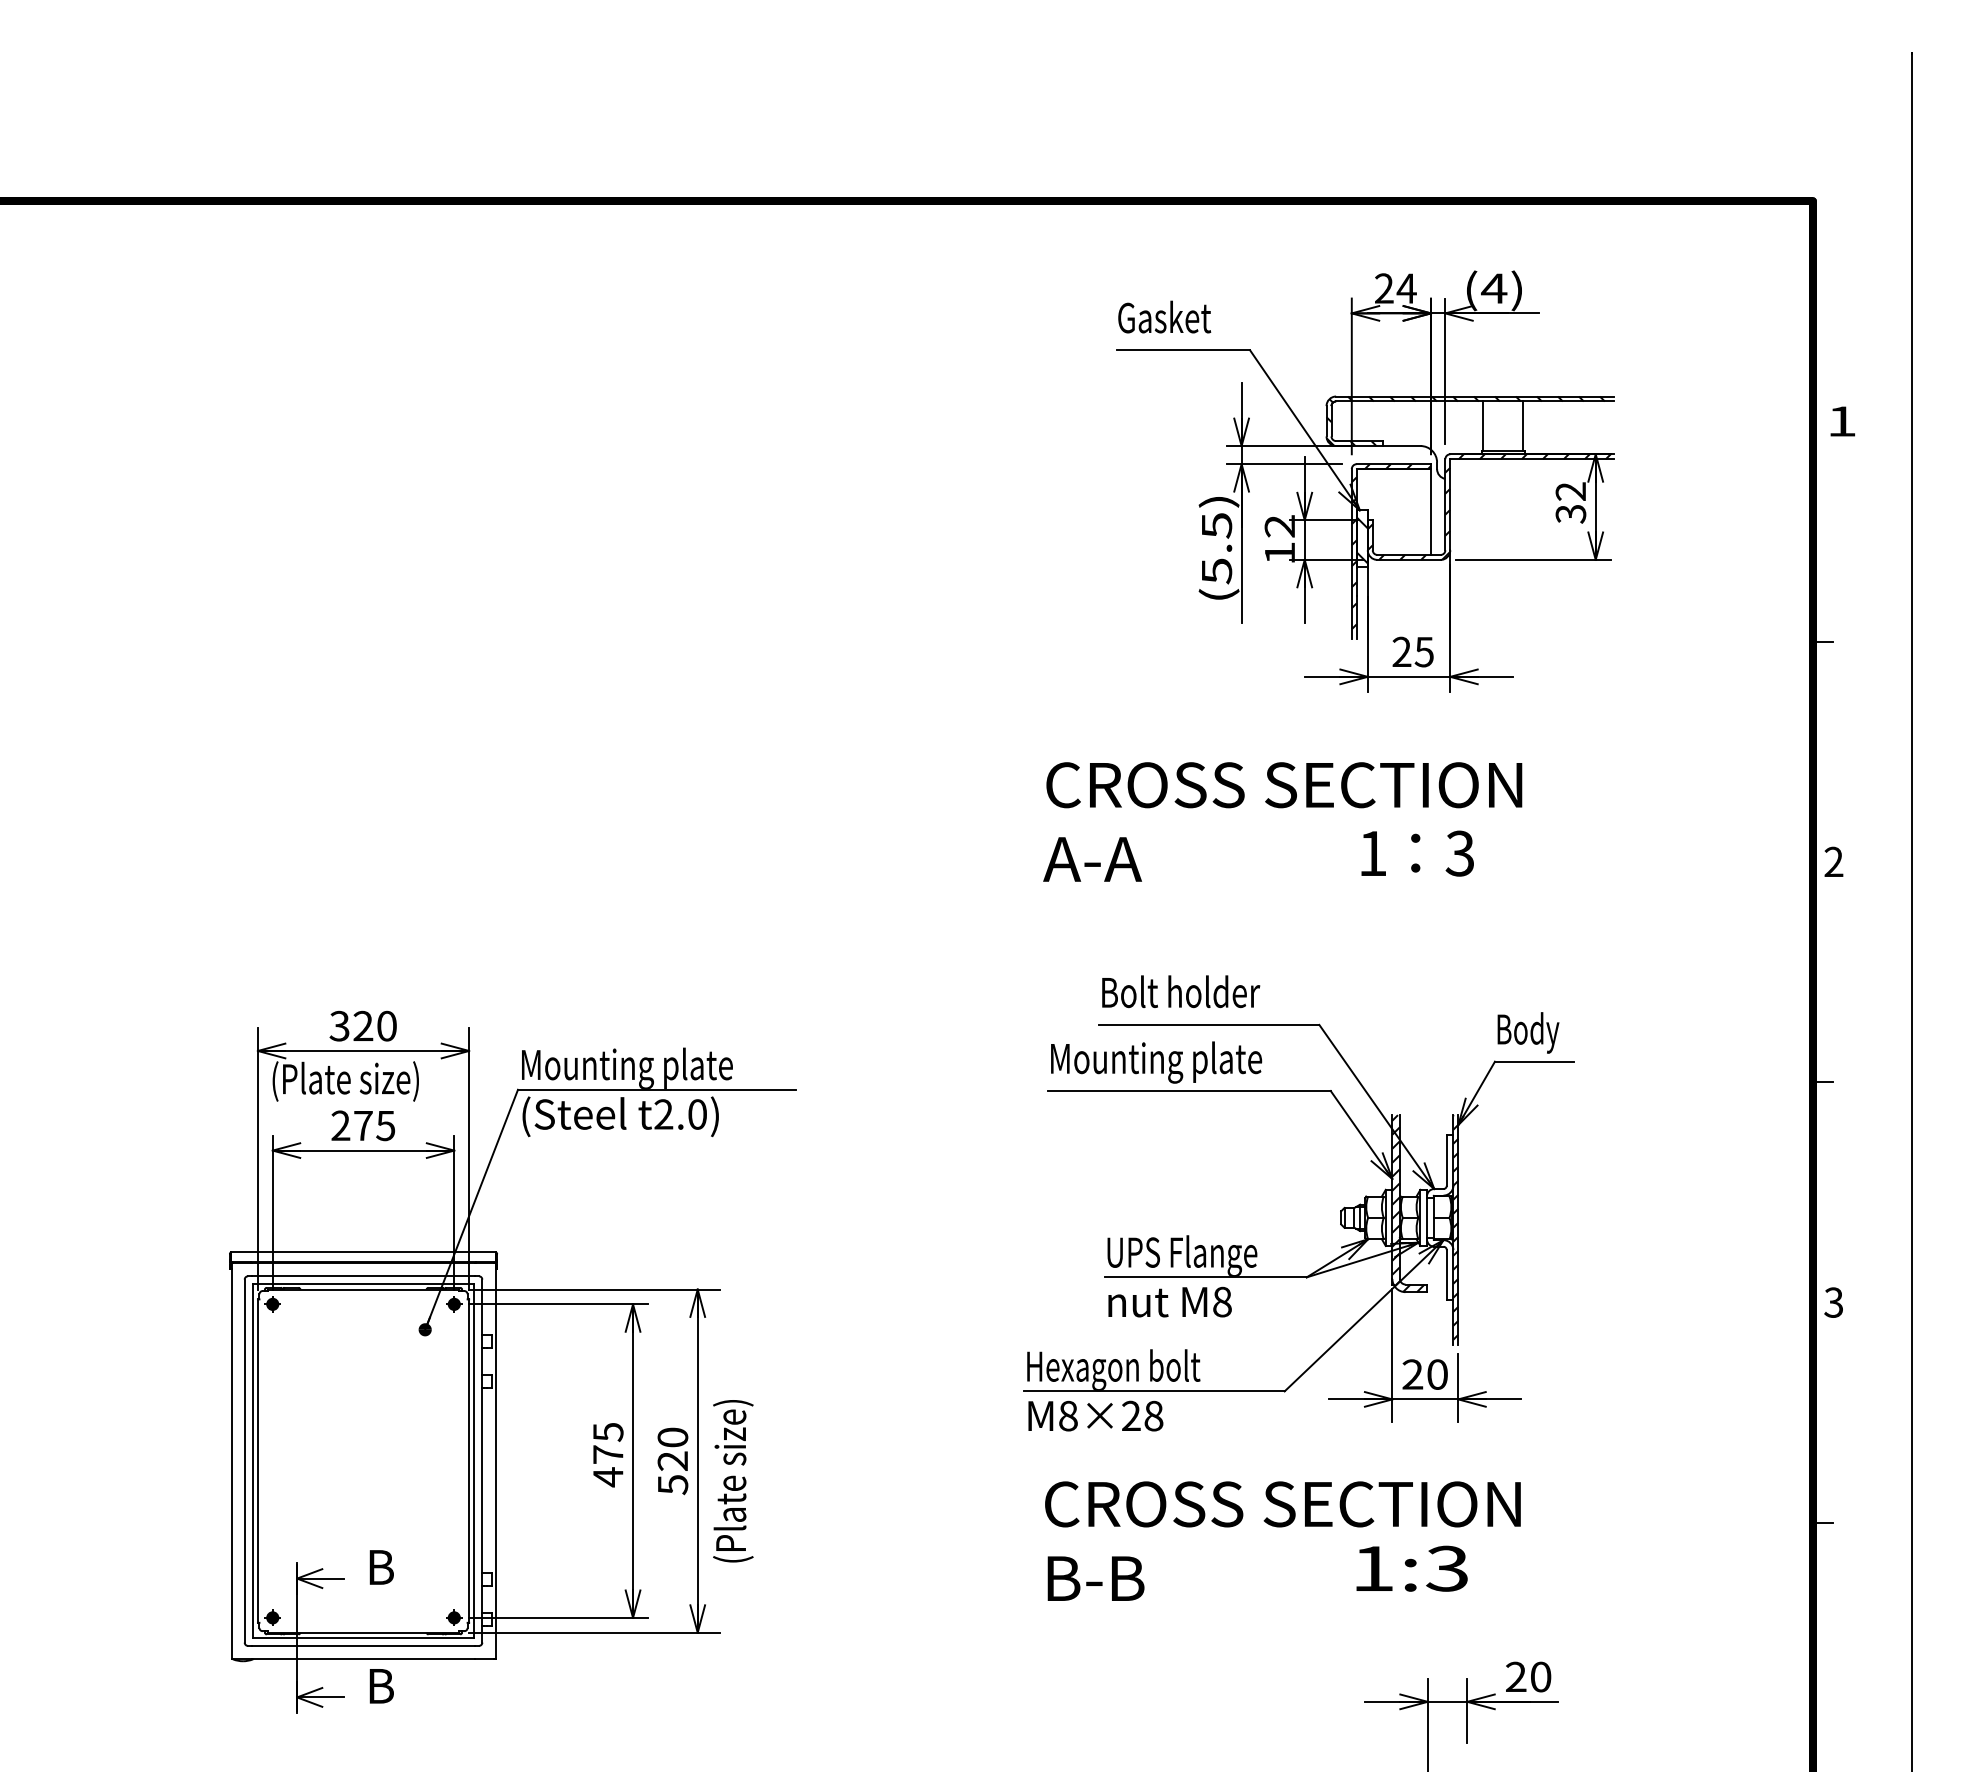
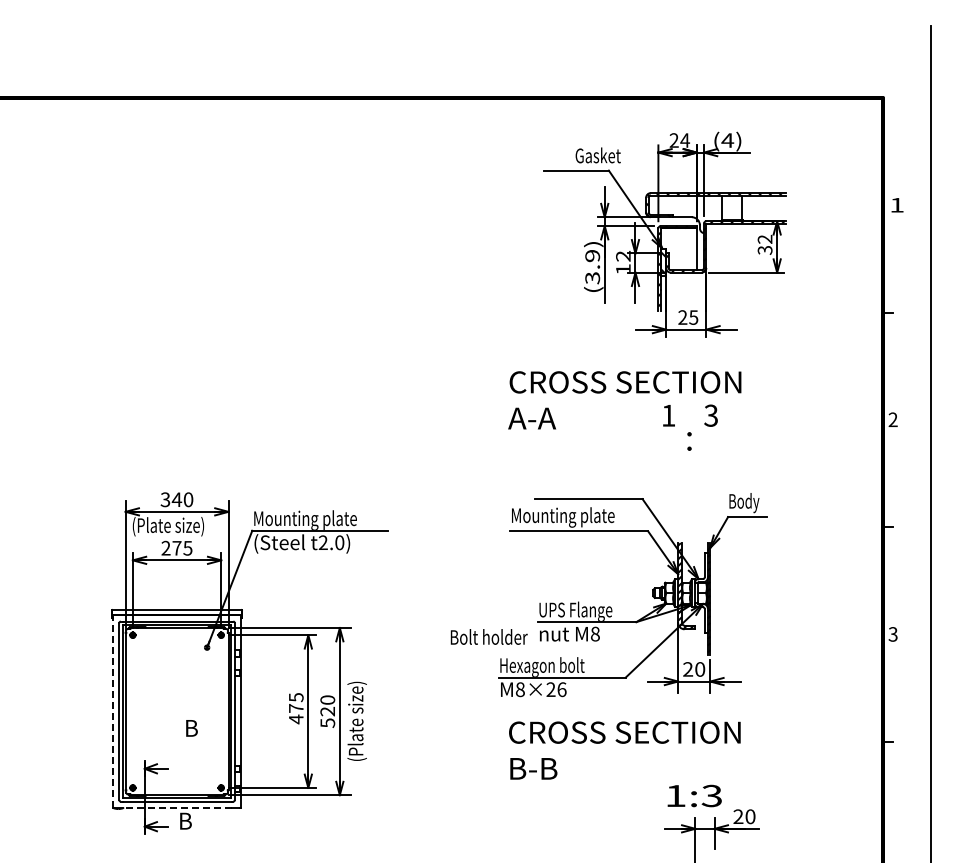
text: (1163, 317) -> (597, 155), moved
text: (1216, 547) -> (592, 266), (5.5) -> (3.9)
text: (1415, 853) -> (689, 441), moved
text: (1179, 990) -> (488, 636), moved
text: (362, 1025) -> (176, 499), 320 -> 340
text: (1152, 1415) -> (561, 689), M8×28 -> M8×26
line: (230, 1460) -> (112, 711), solid -> dashed
text: (380, 1567) -> (191, 728), moved
text: (1411, 1567) -> (694, 795), moved
line: (362, 1660) -> (176, 808), solid -> dashed

